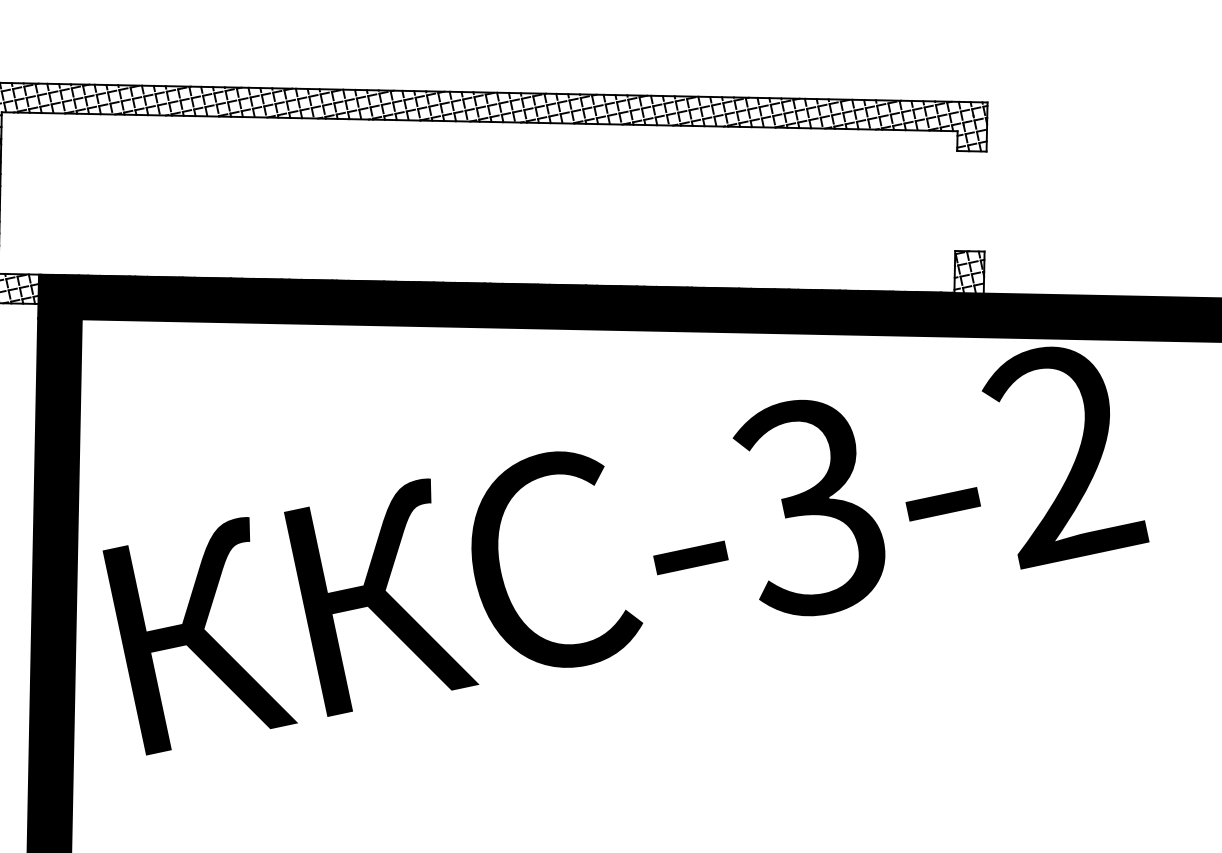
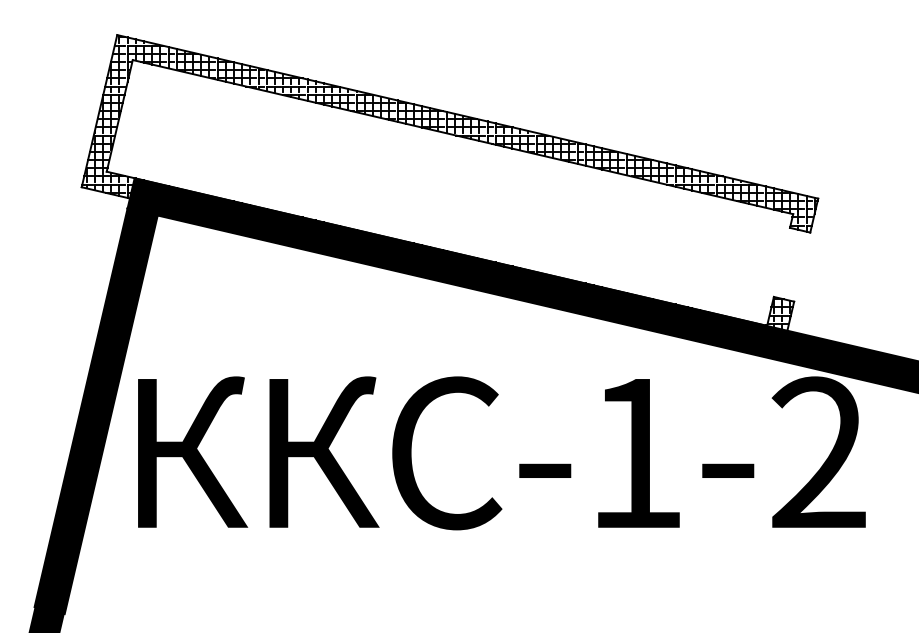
text: (807, 508) -> (633, 453), -3-2 -> -1-2

